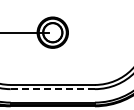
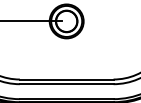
line: (53, 89) -> (67, 84), dashed -> solid

